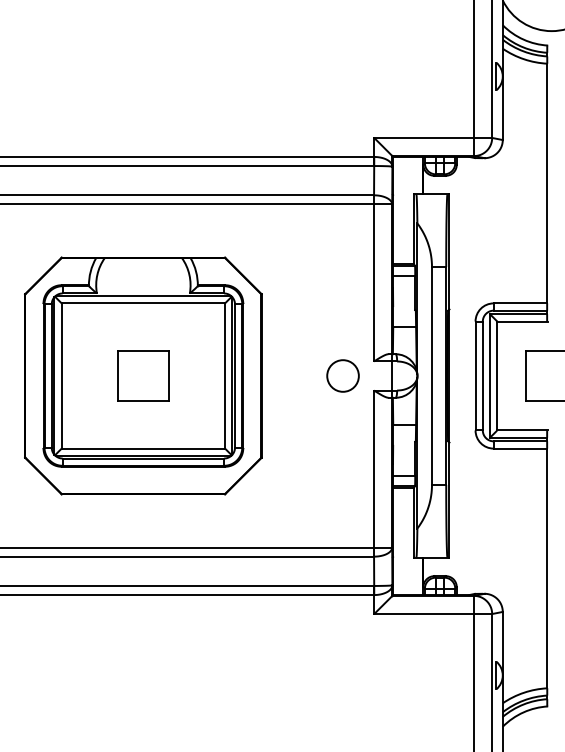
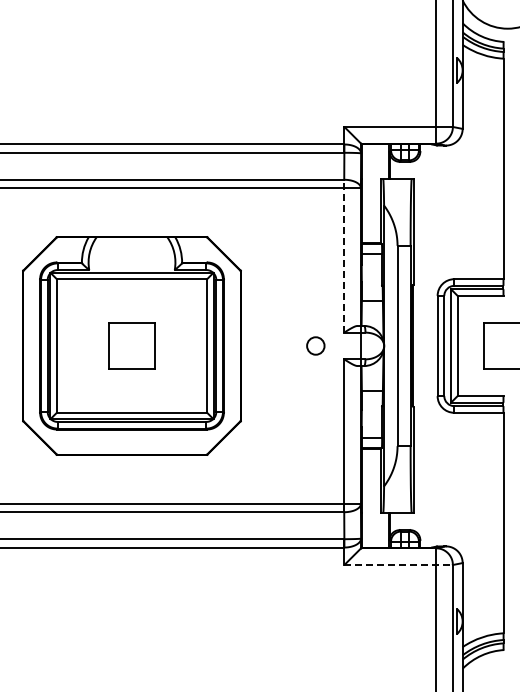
line: (374, 277) -> (344, 255), solid -> dashed
circle: (342, 375) -> (315, 345), size x0.6
line: (434, 614) -> (399, 565), solid -> dashed

